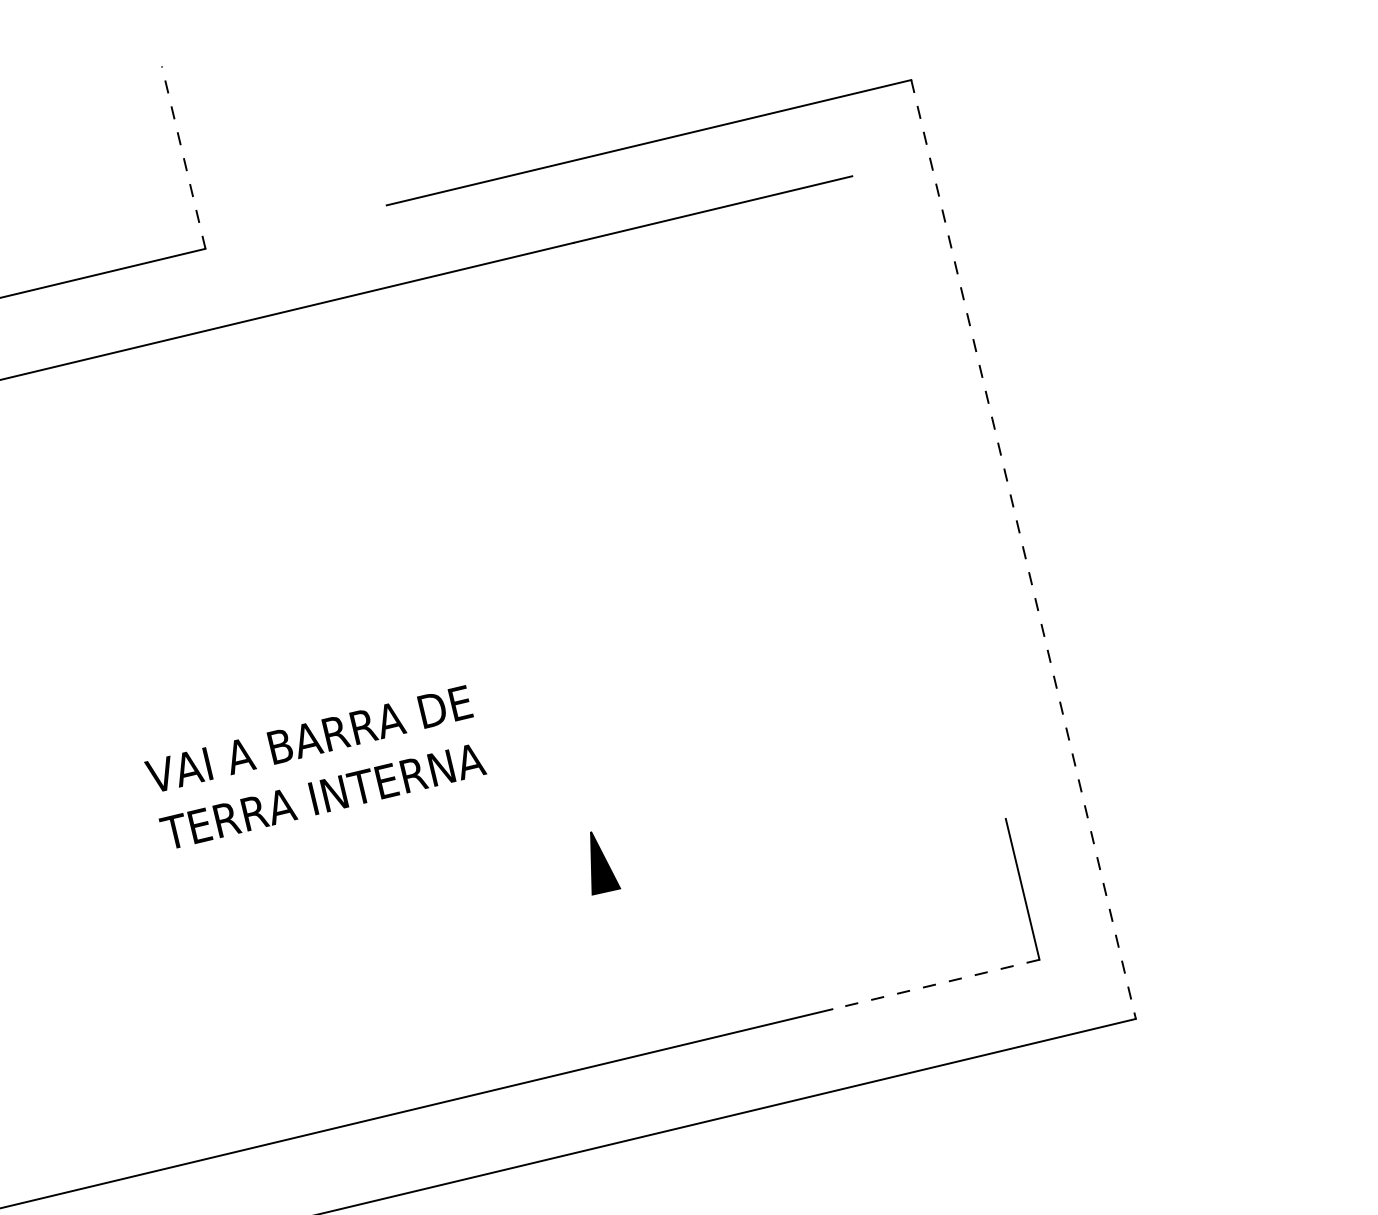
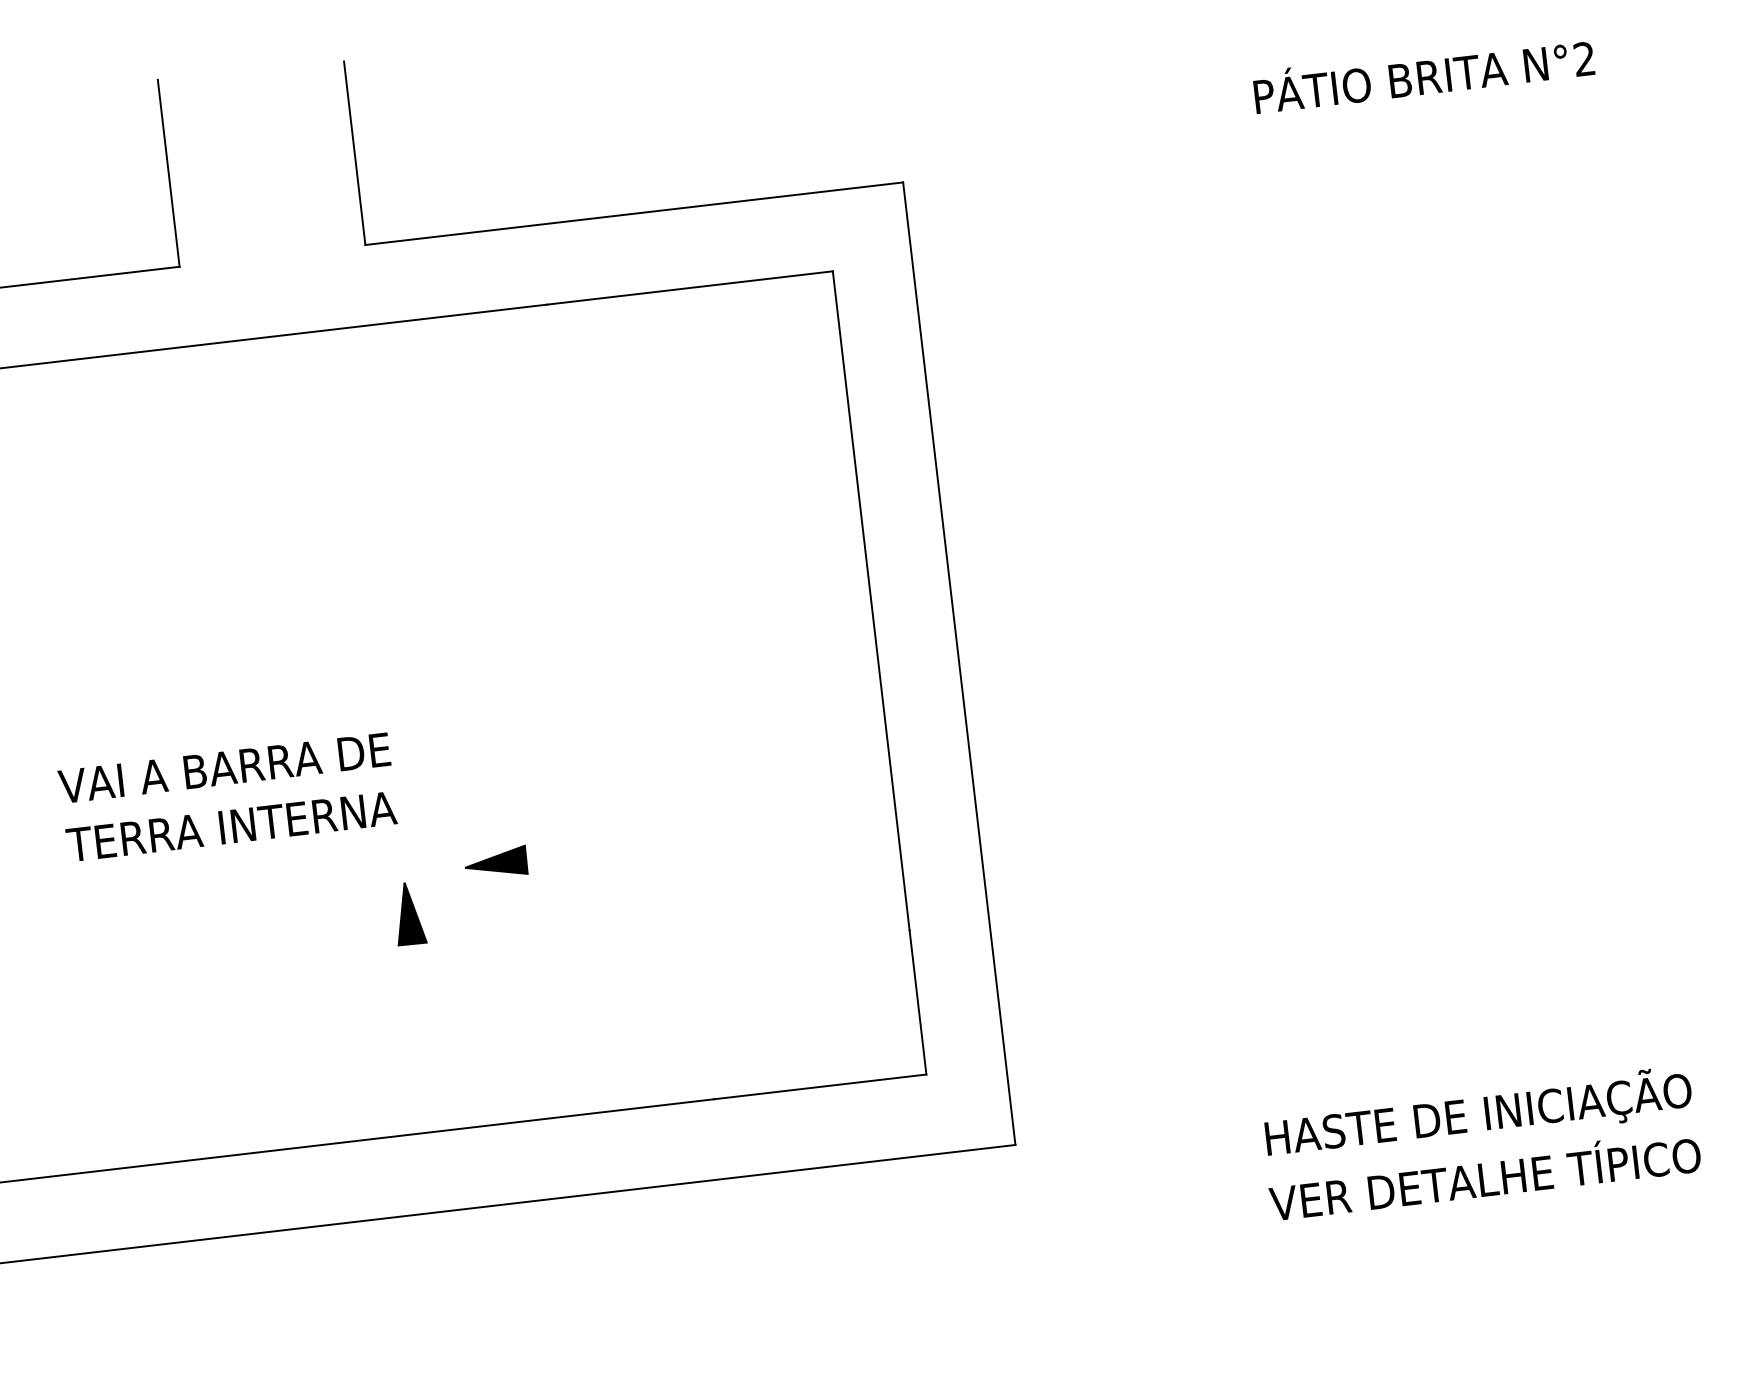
line: (365, 116) -> (354, 153), added
line: (183, 156) -> (168, 172), dashed -> solid
line: (928, 497) -> (870, 600), added
line: (1023, 549) -> (959, 663), dashed -> solid
part: (588, 797) -> (496, 859), added
part: (602, 862) -> (412, 914), moved
line: (936, 984) -> (820, 1086), dashed -> solid

